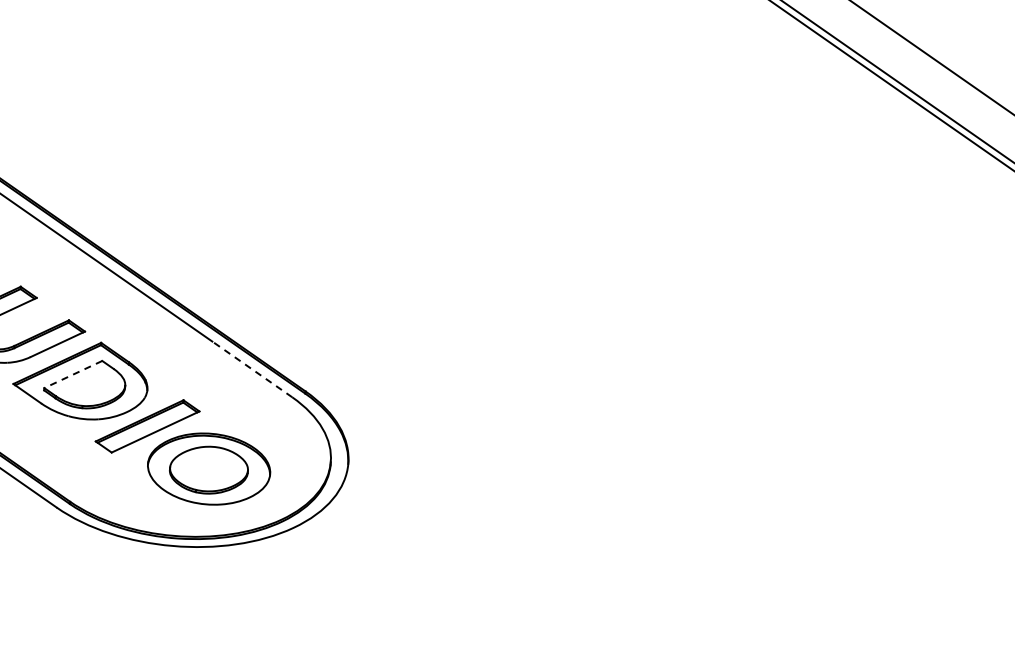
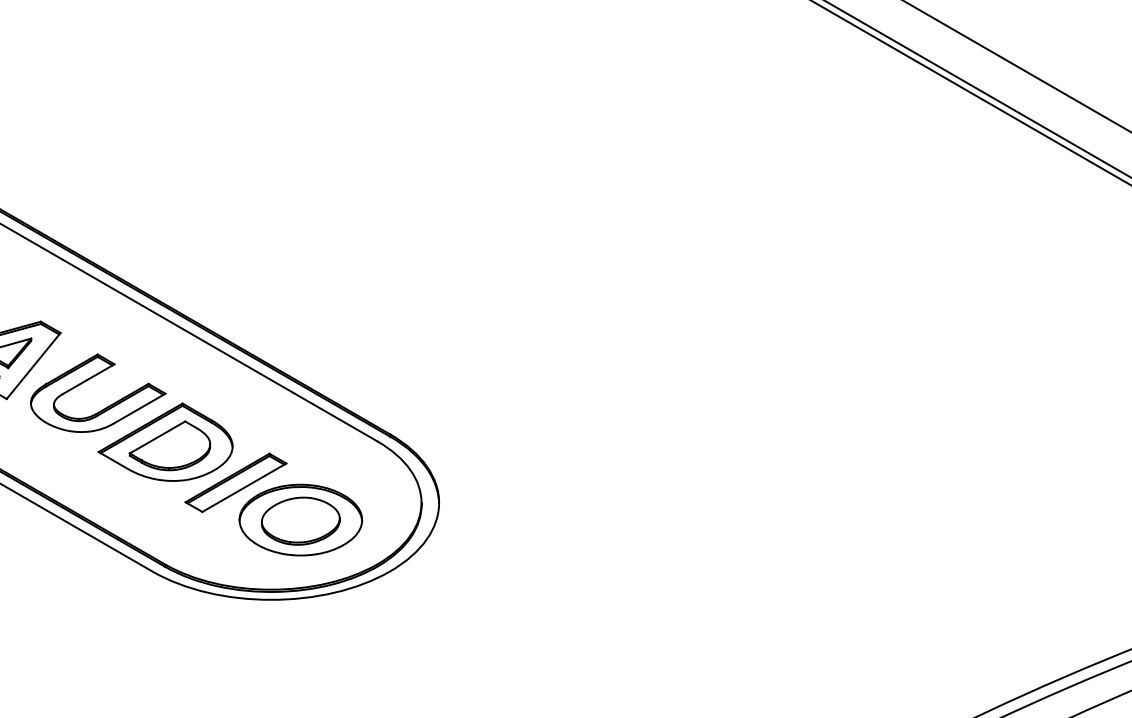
line: (252, 369) -> (335, 417), dashed -> solid
line: (73, 374) -> (157, 437), dashed -> solid

